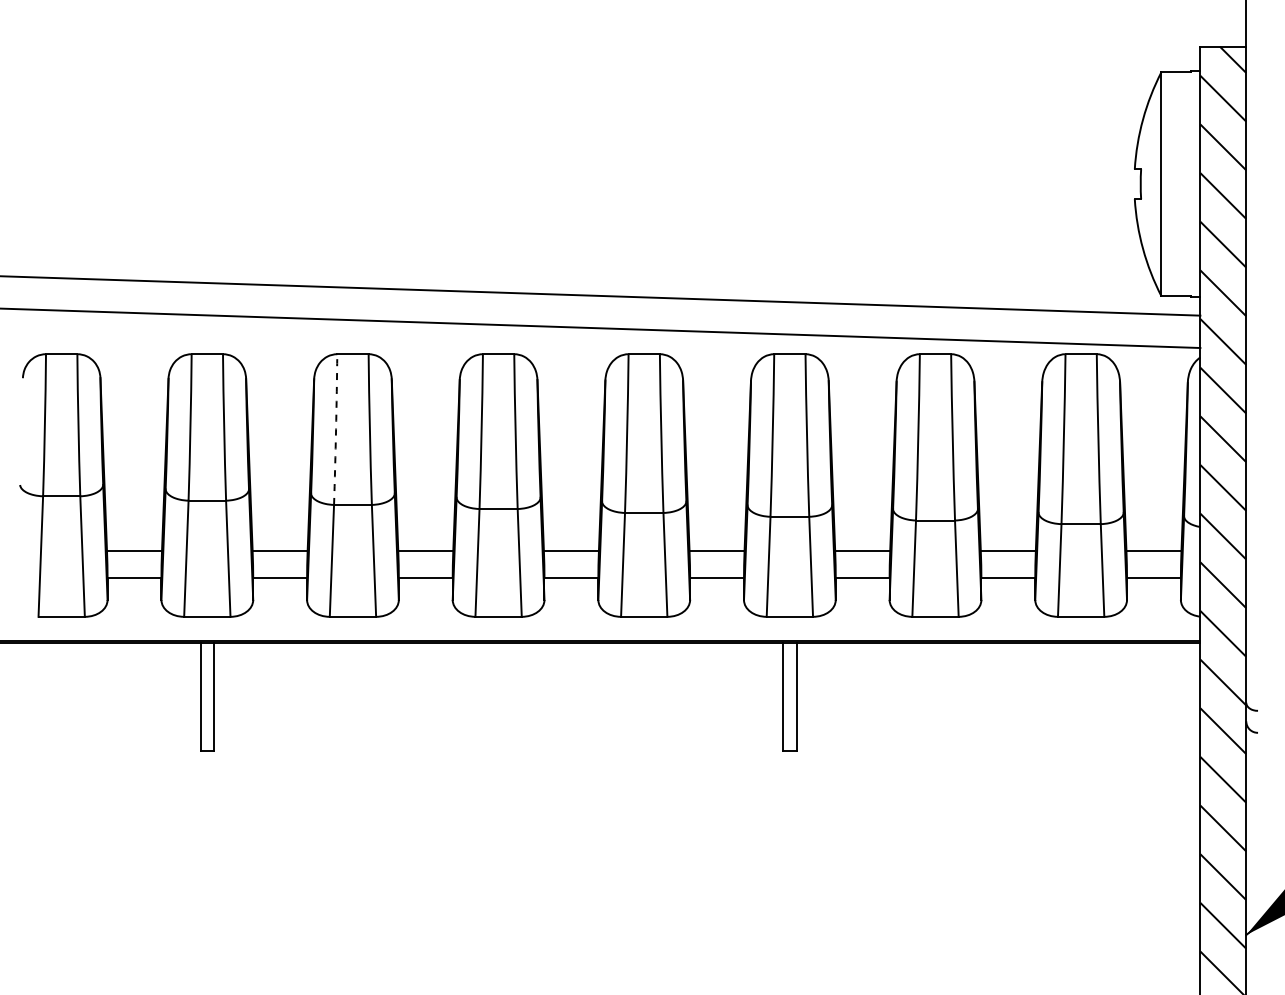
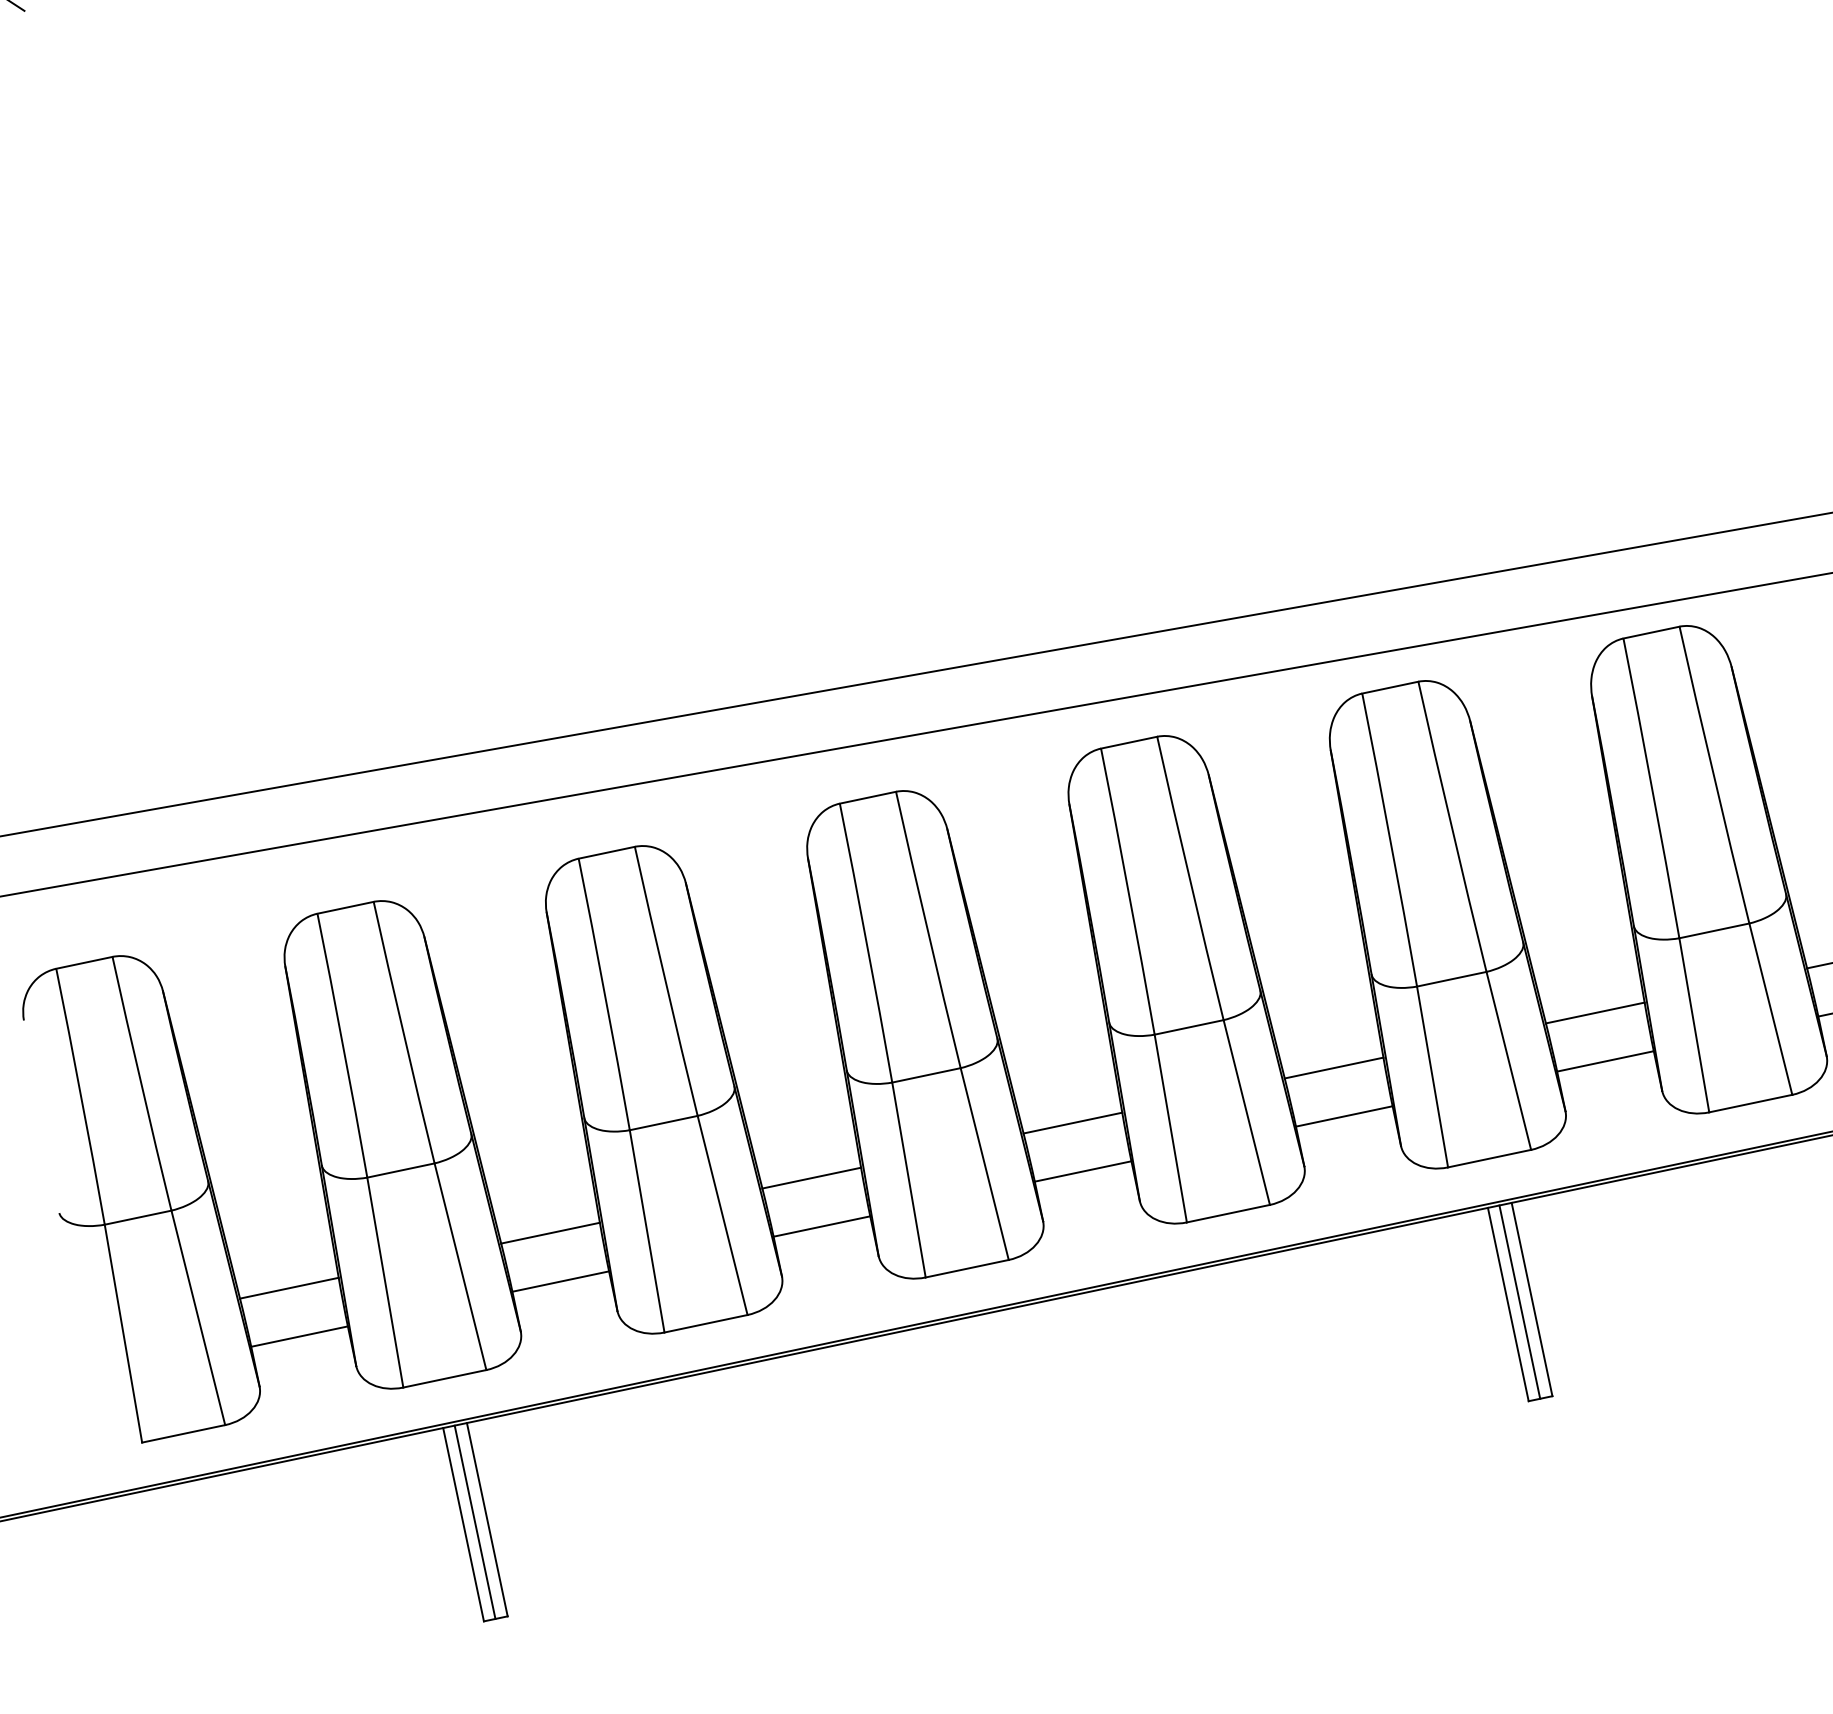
arc: (336, 429) -> (605, 994), dashed -> solid
line: (207, 696) -> (475, 1521), added
line: (789, 696) -> (1519, 1301), added

